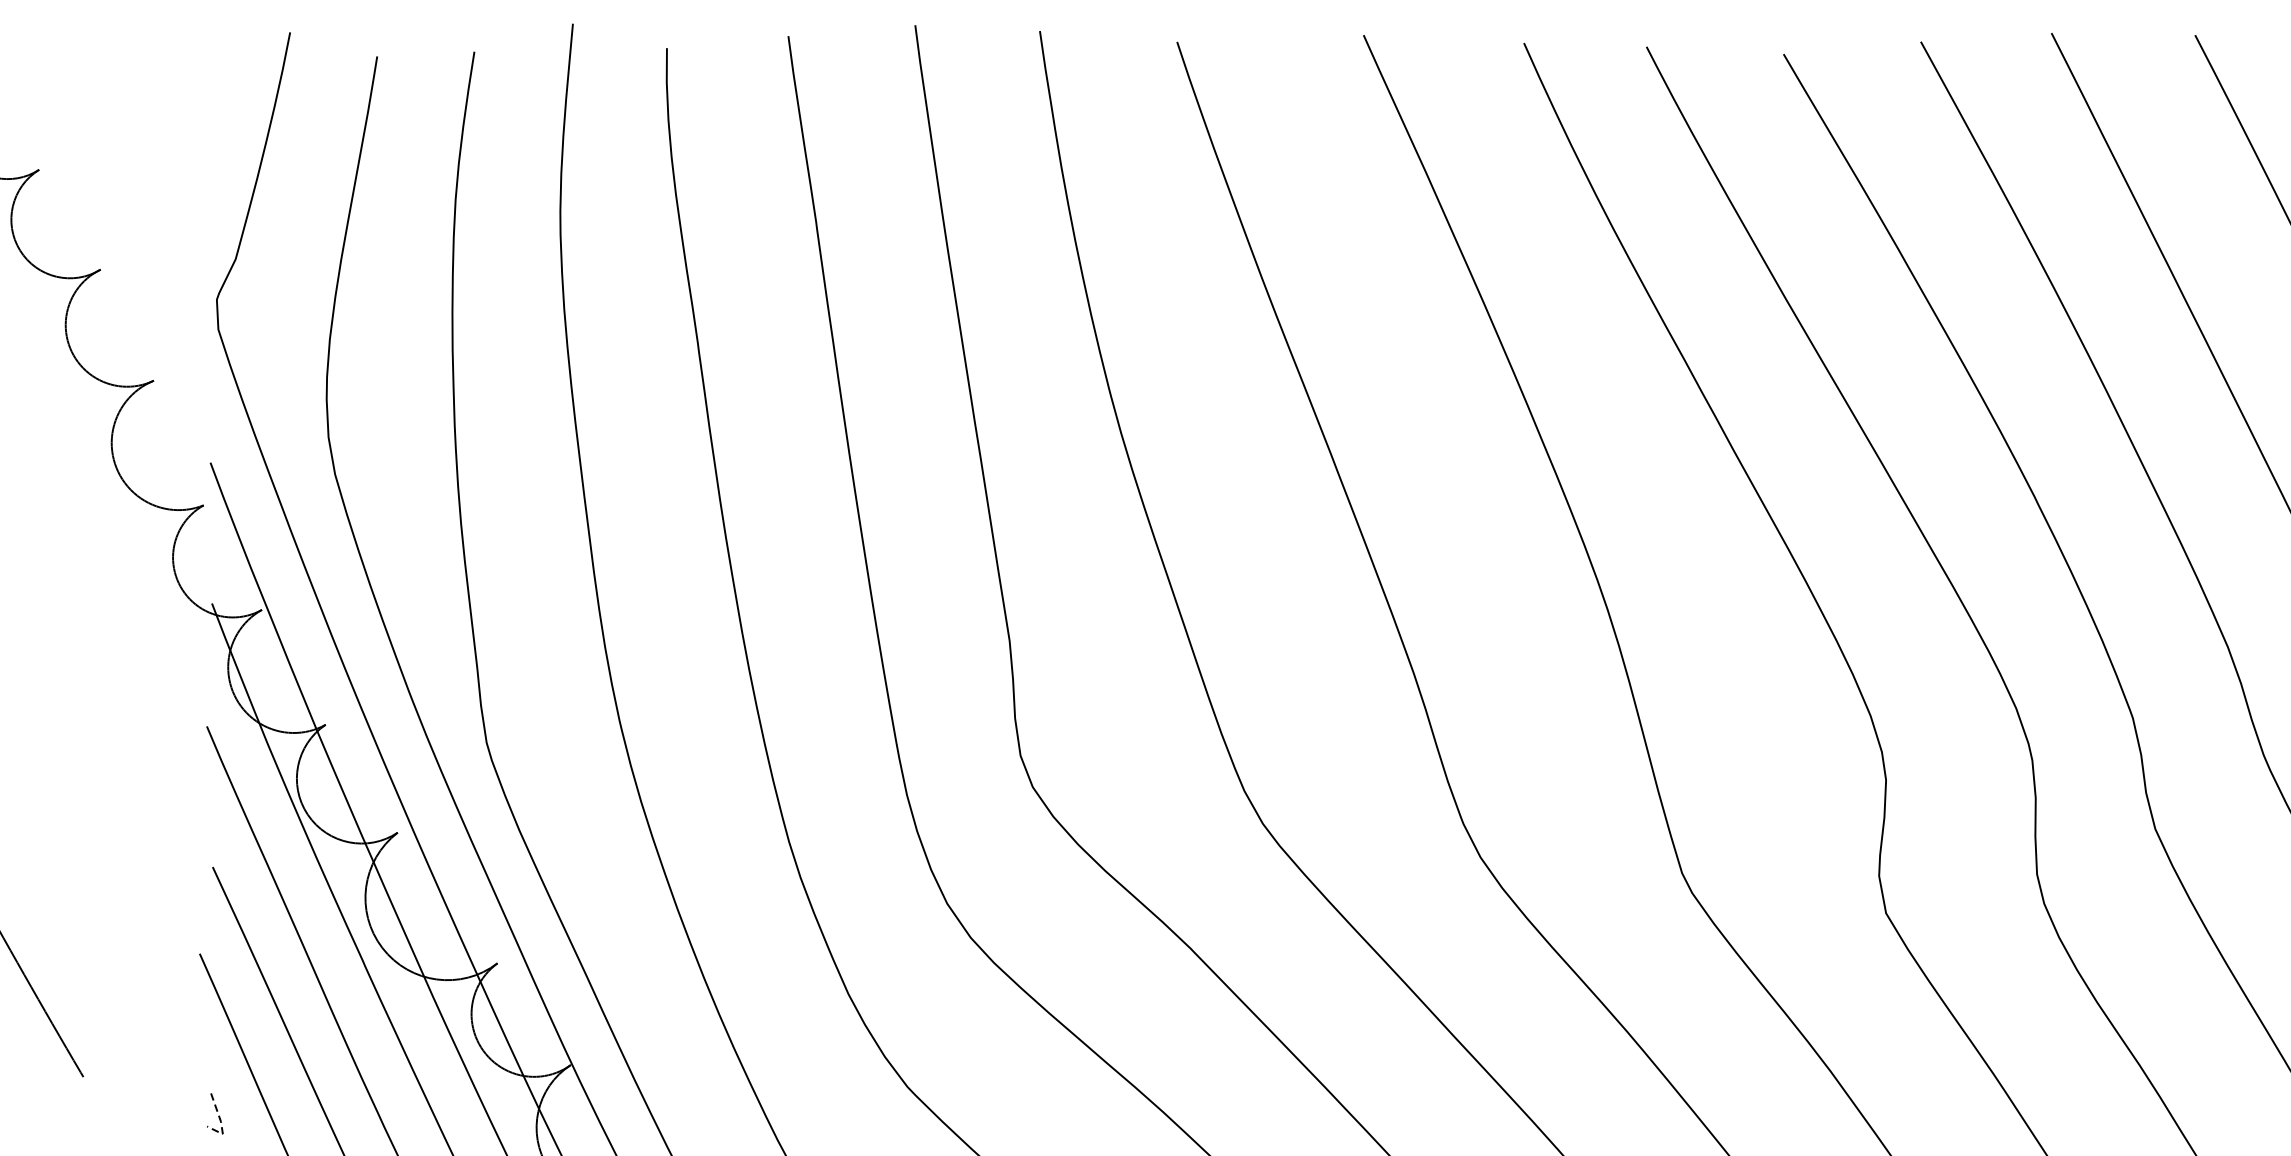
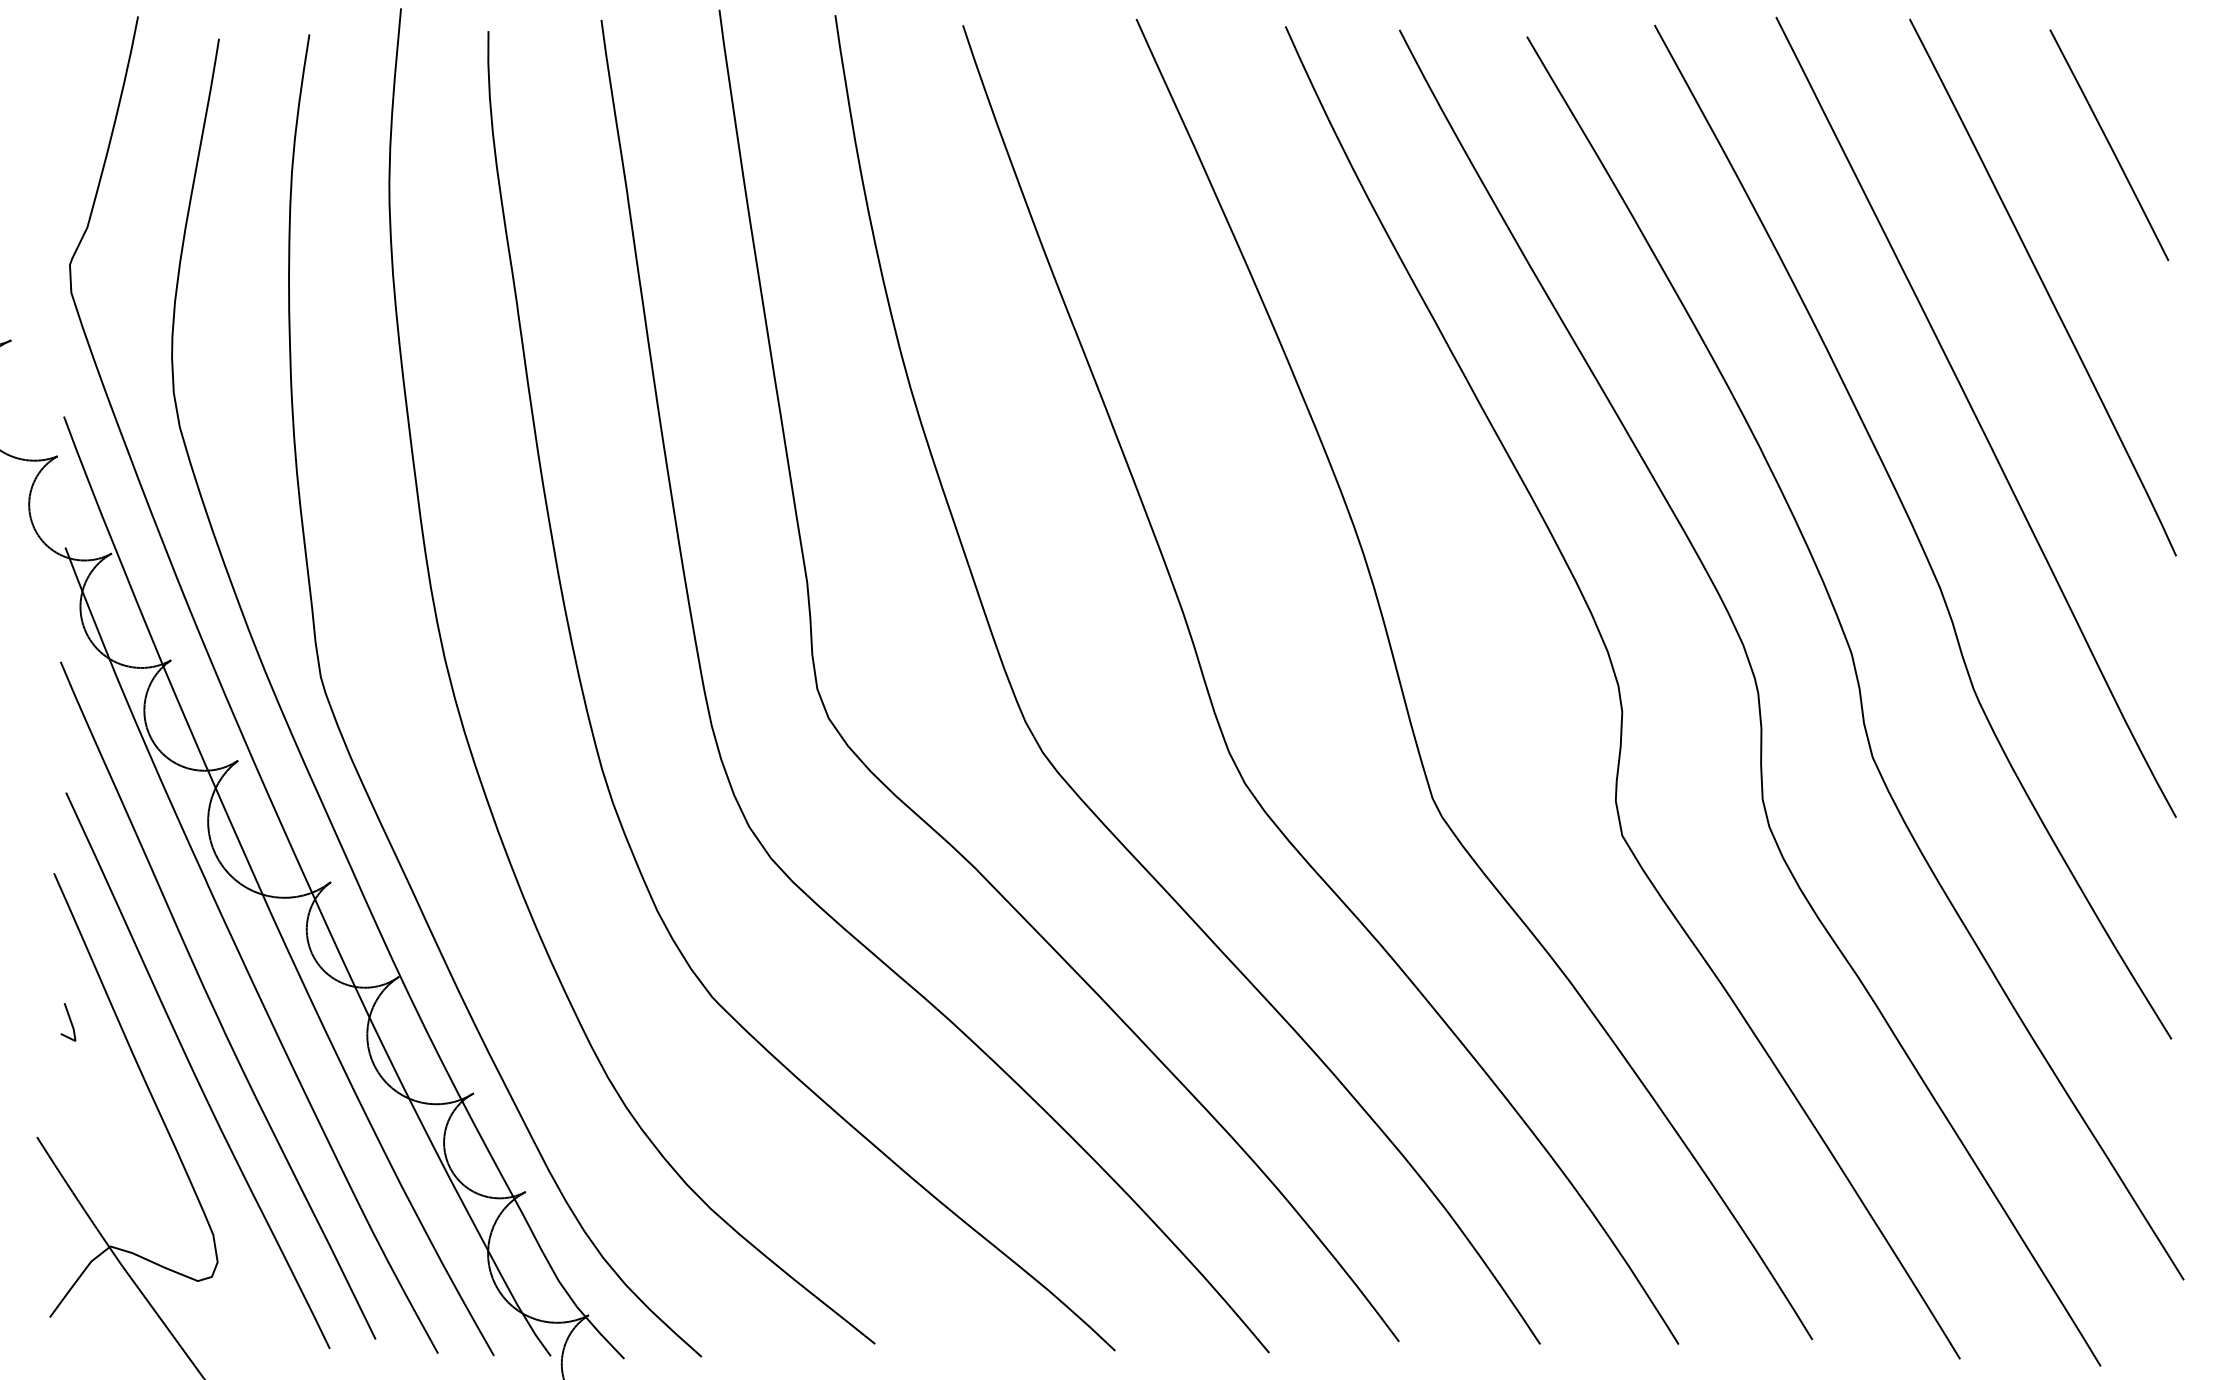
line: (220, 1122) -> (73, 1030), dashed -> solid

